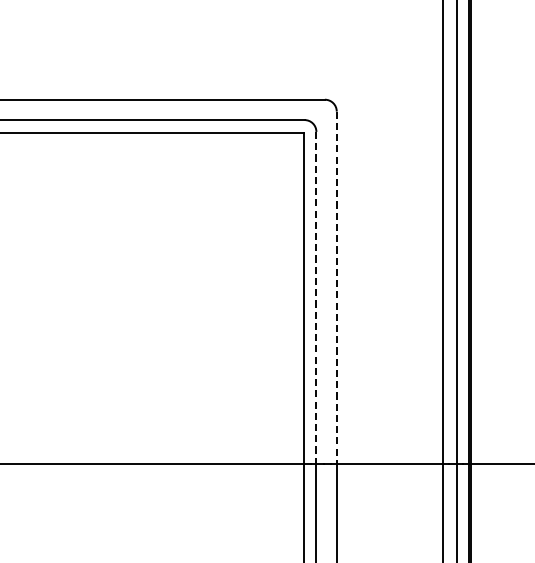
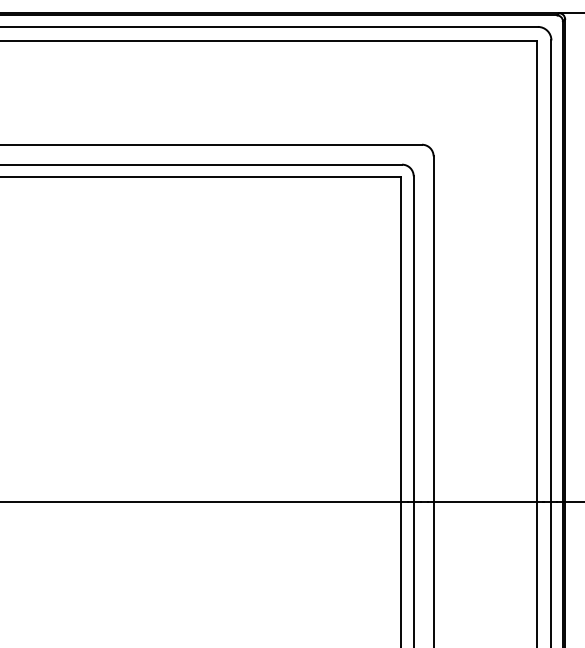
line: (336, 287) -> (433, 328), dashed -> solid
line: (316, 297) -> (413, 338), dashed -> solid

